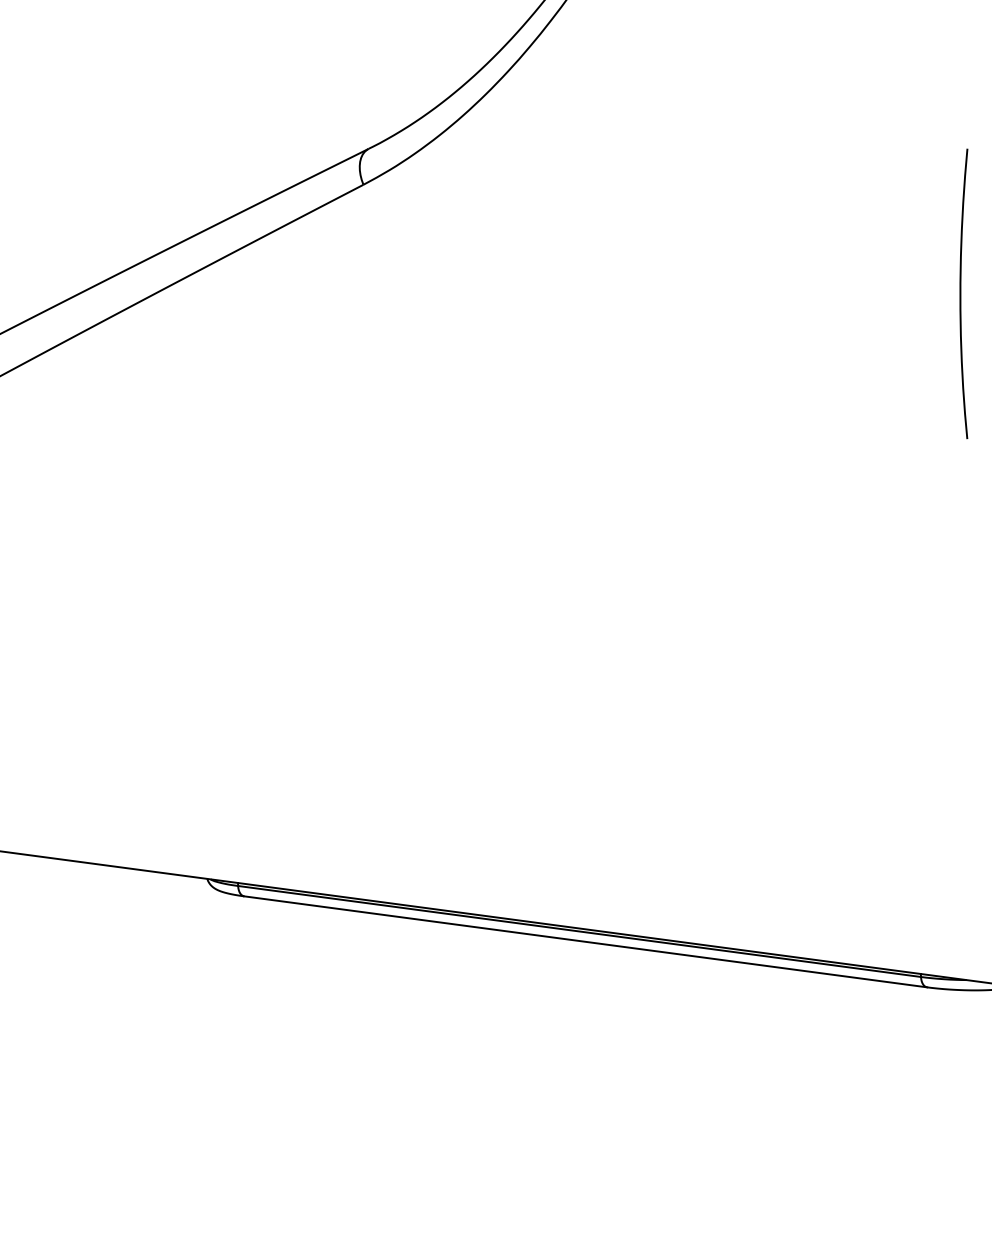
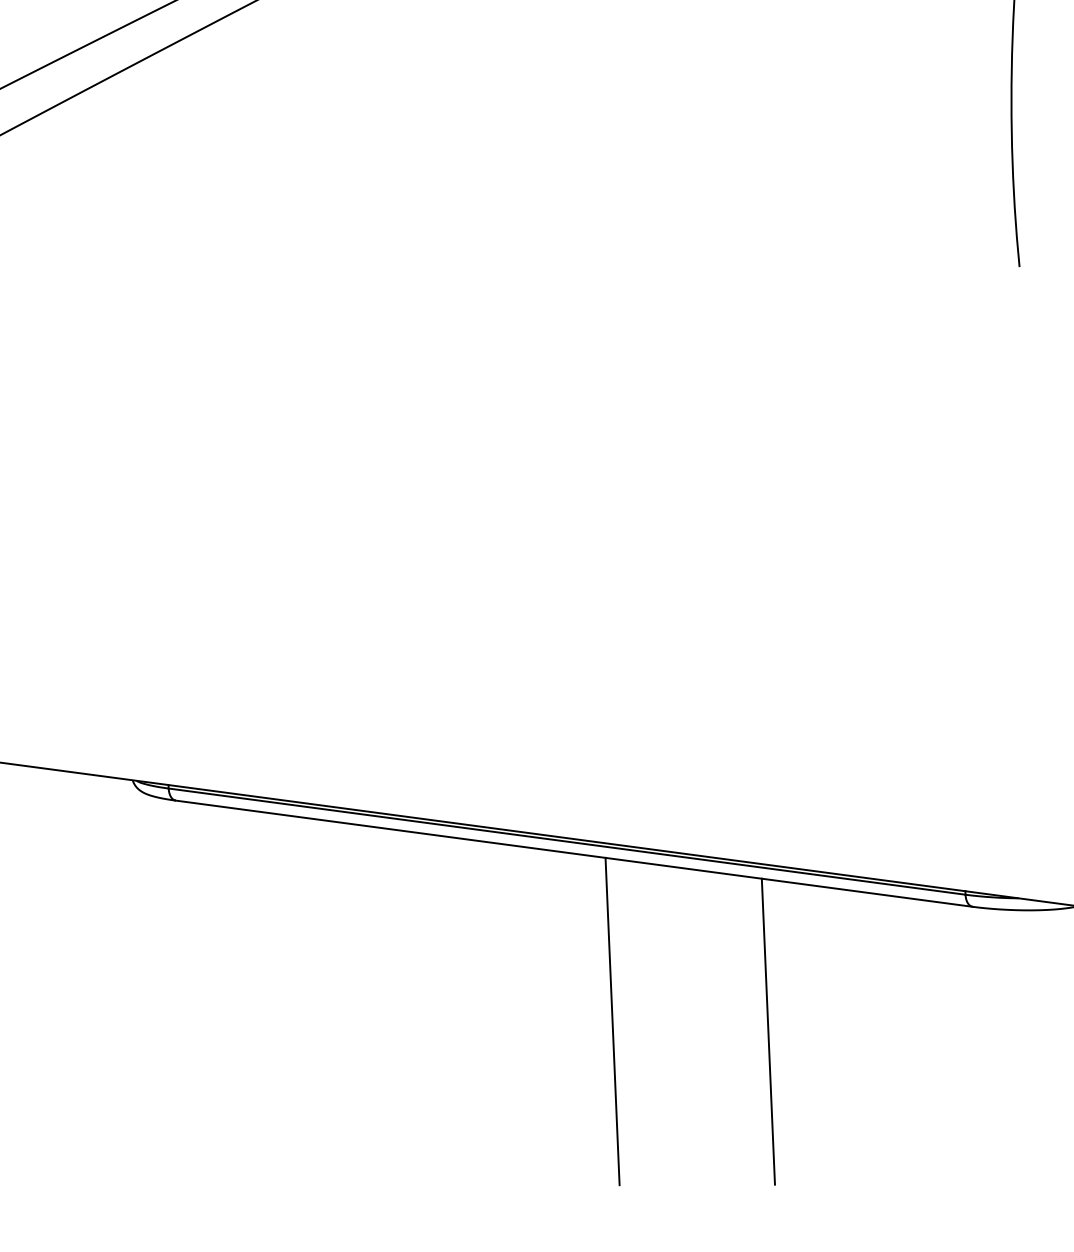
line: (618, 1085) -> (612, 1021), added
line: (751, 1094) -> (767, 1031), added

